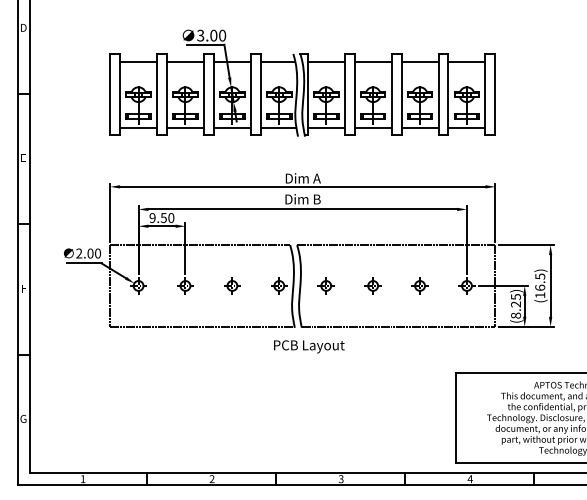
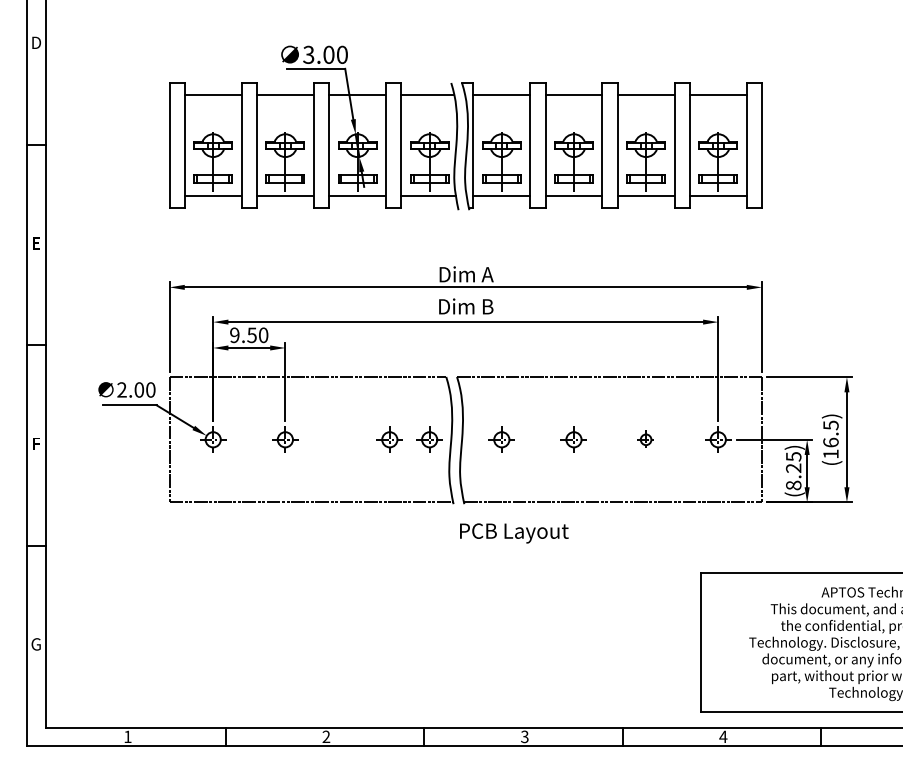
part: (232, 285) -> (389, 439), moved
part: (419, 285) -> (645, 439), size x0.7
text: (309, 346) -> (514, 532), moved

